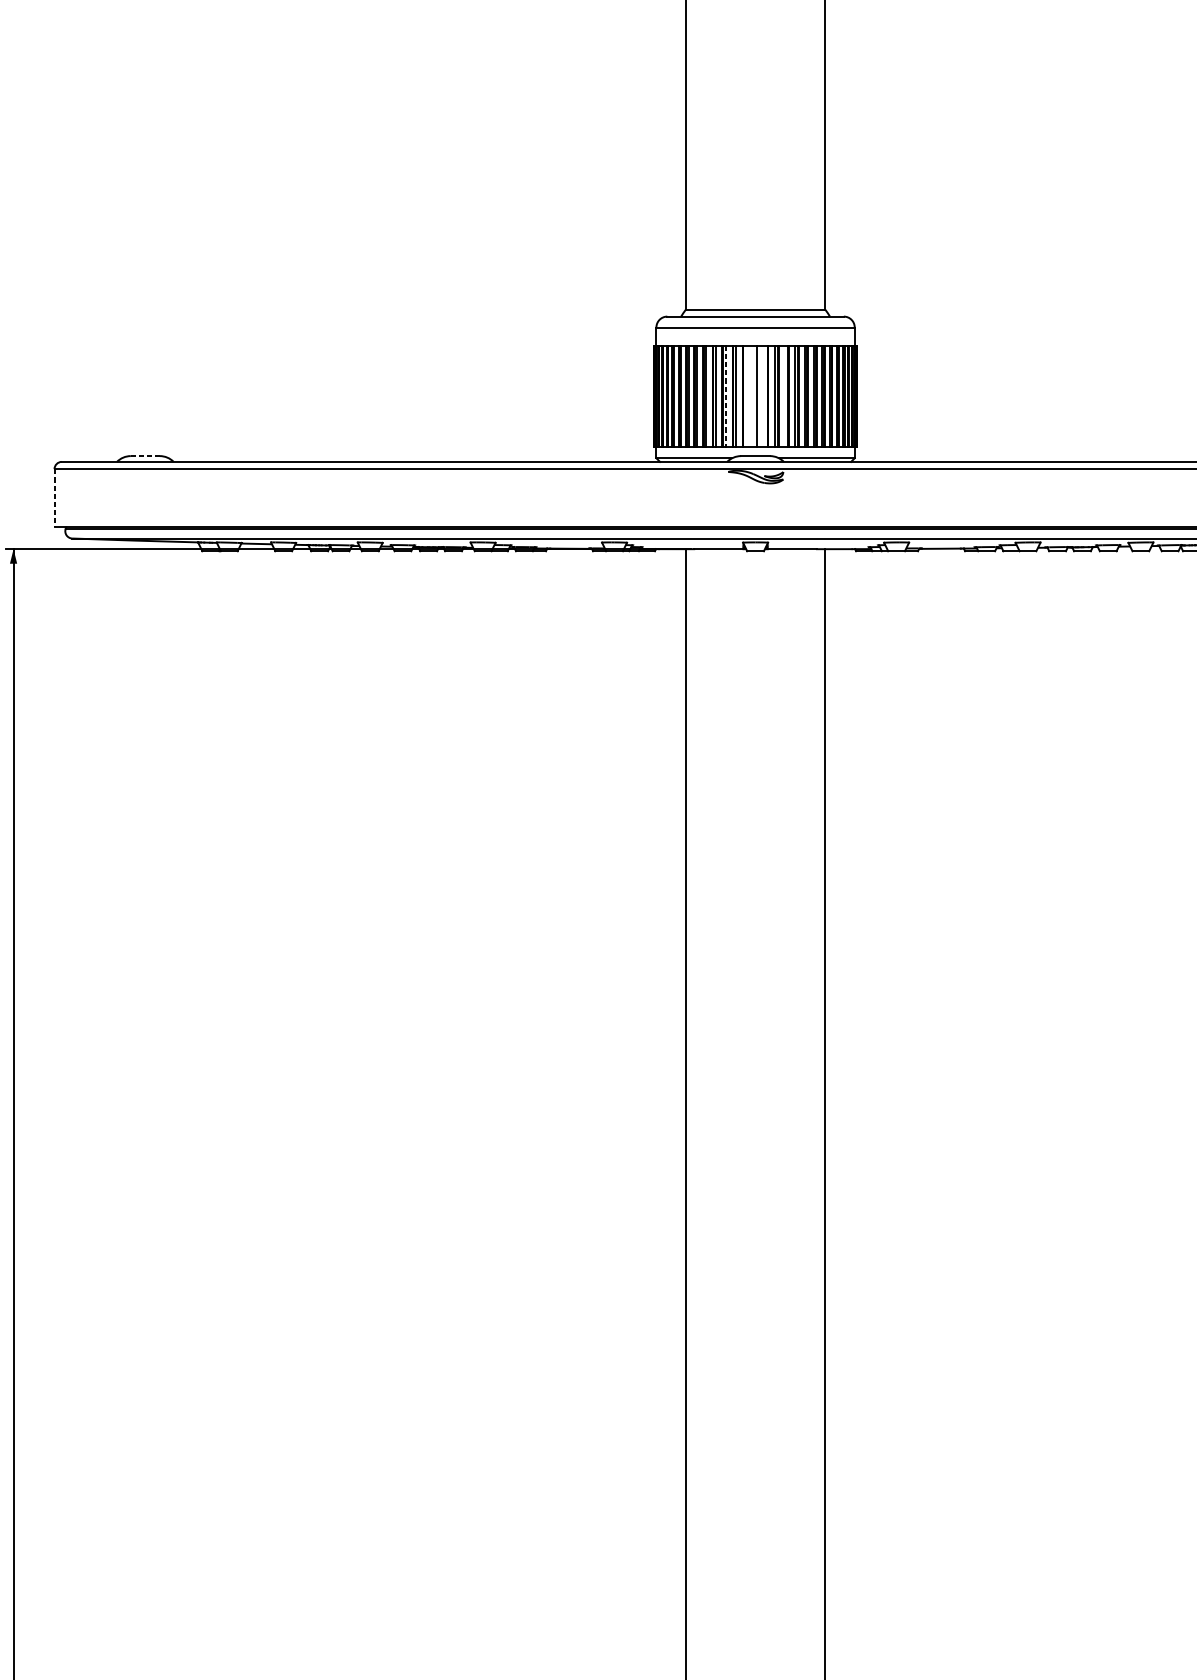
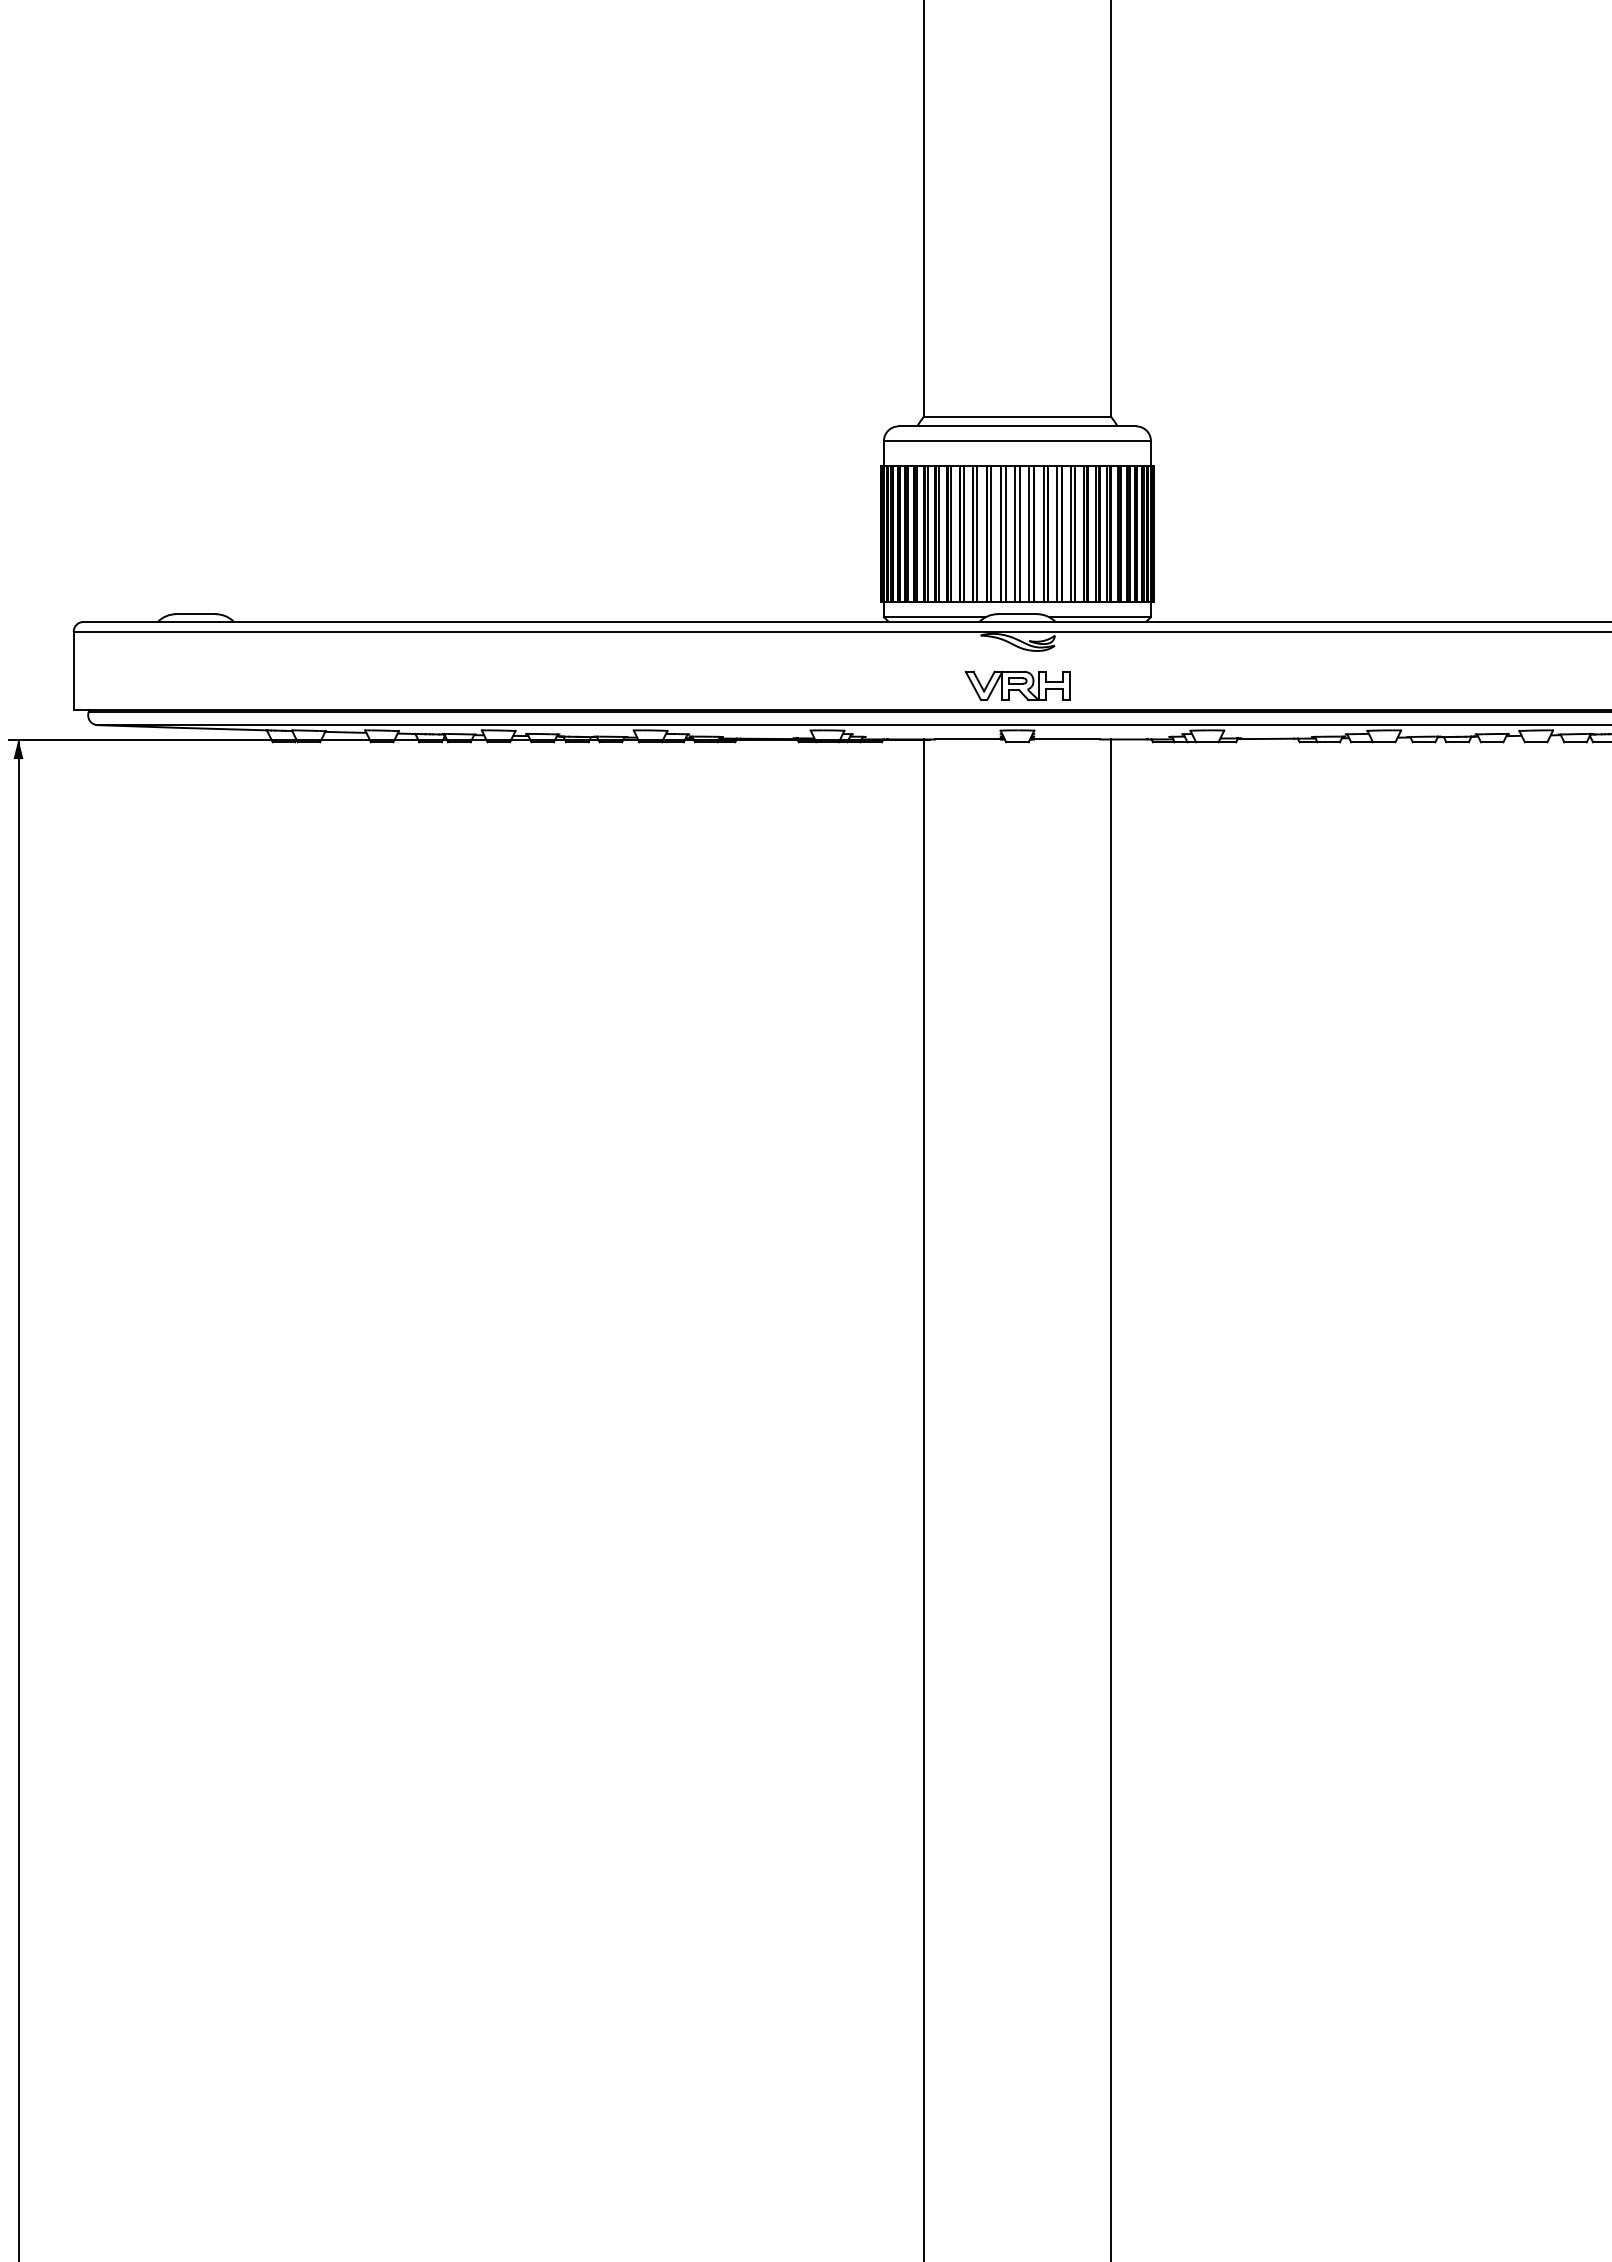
line: (725, 396) -> (977, 534), dashed -> solid
line: (746, 396) -> (1005, 533), added
line: (754, 396) -> (1015, 533), added
line: (764, 396) -> (1029, 533), added
line: (785, 396) -> (1057, 533), added
line: (145, 456) -> (195, 614), dashed -> solid
line: (54, 498) -> (73, 671), dashed -> solid
part: (755, 509) -> (1017, 685), added

